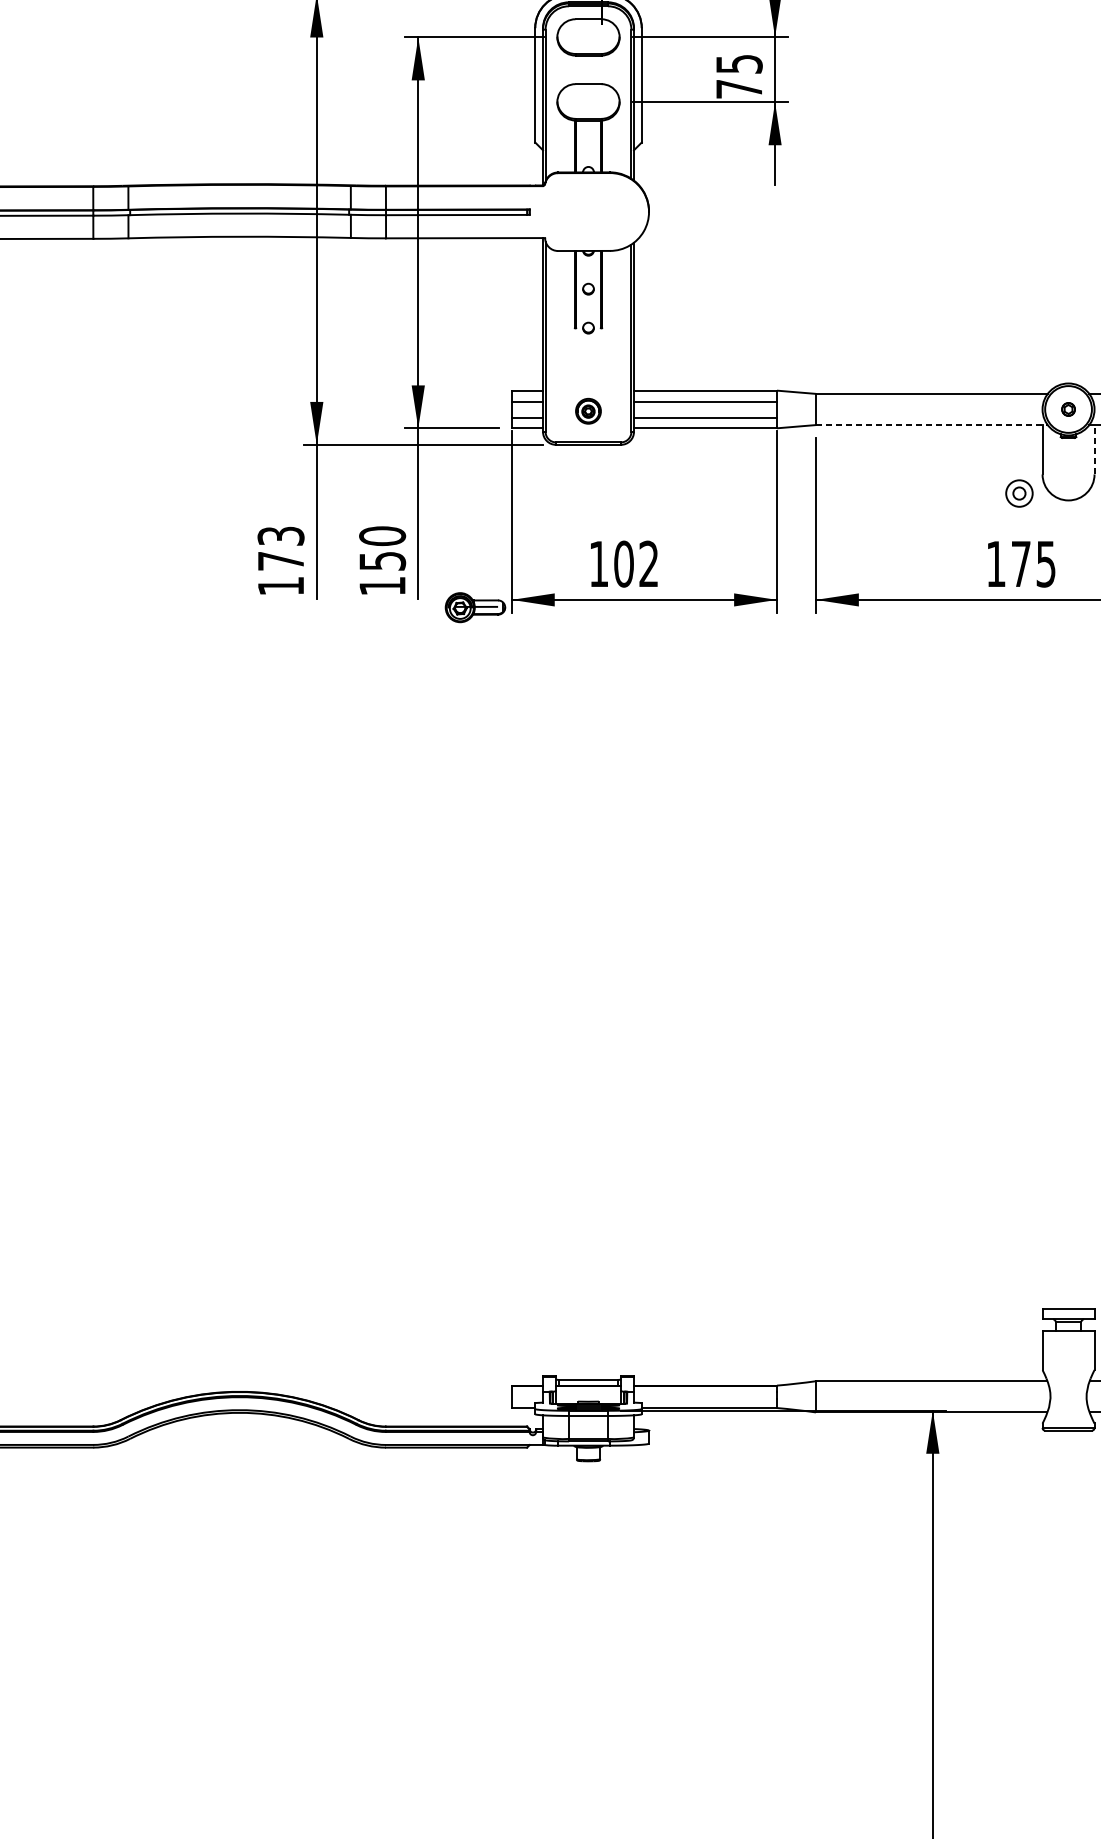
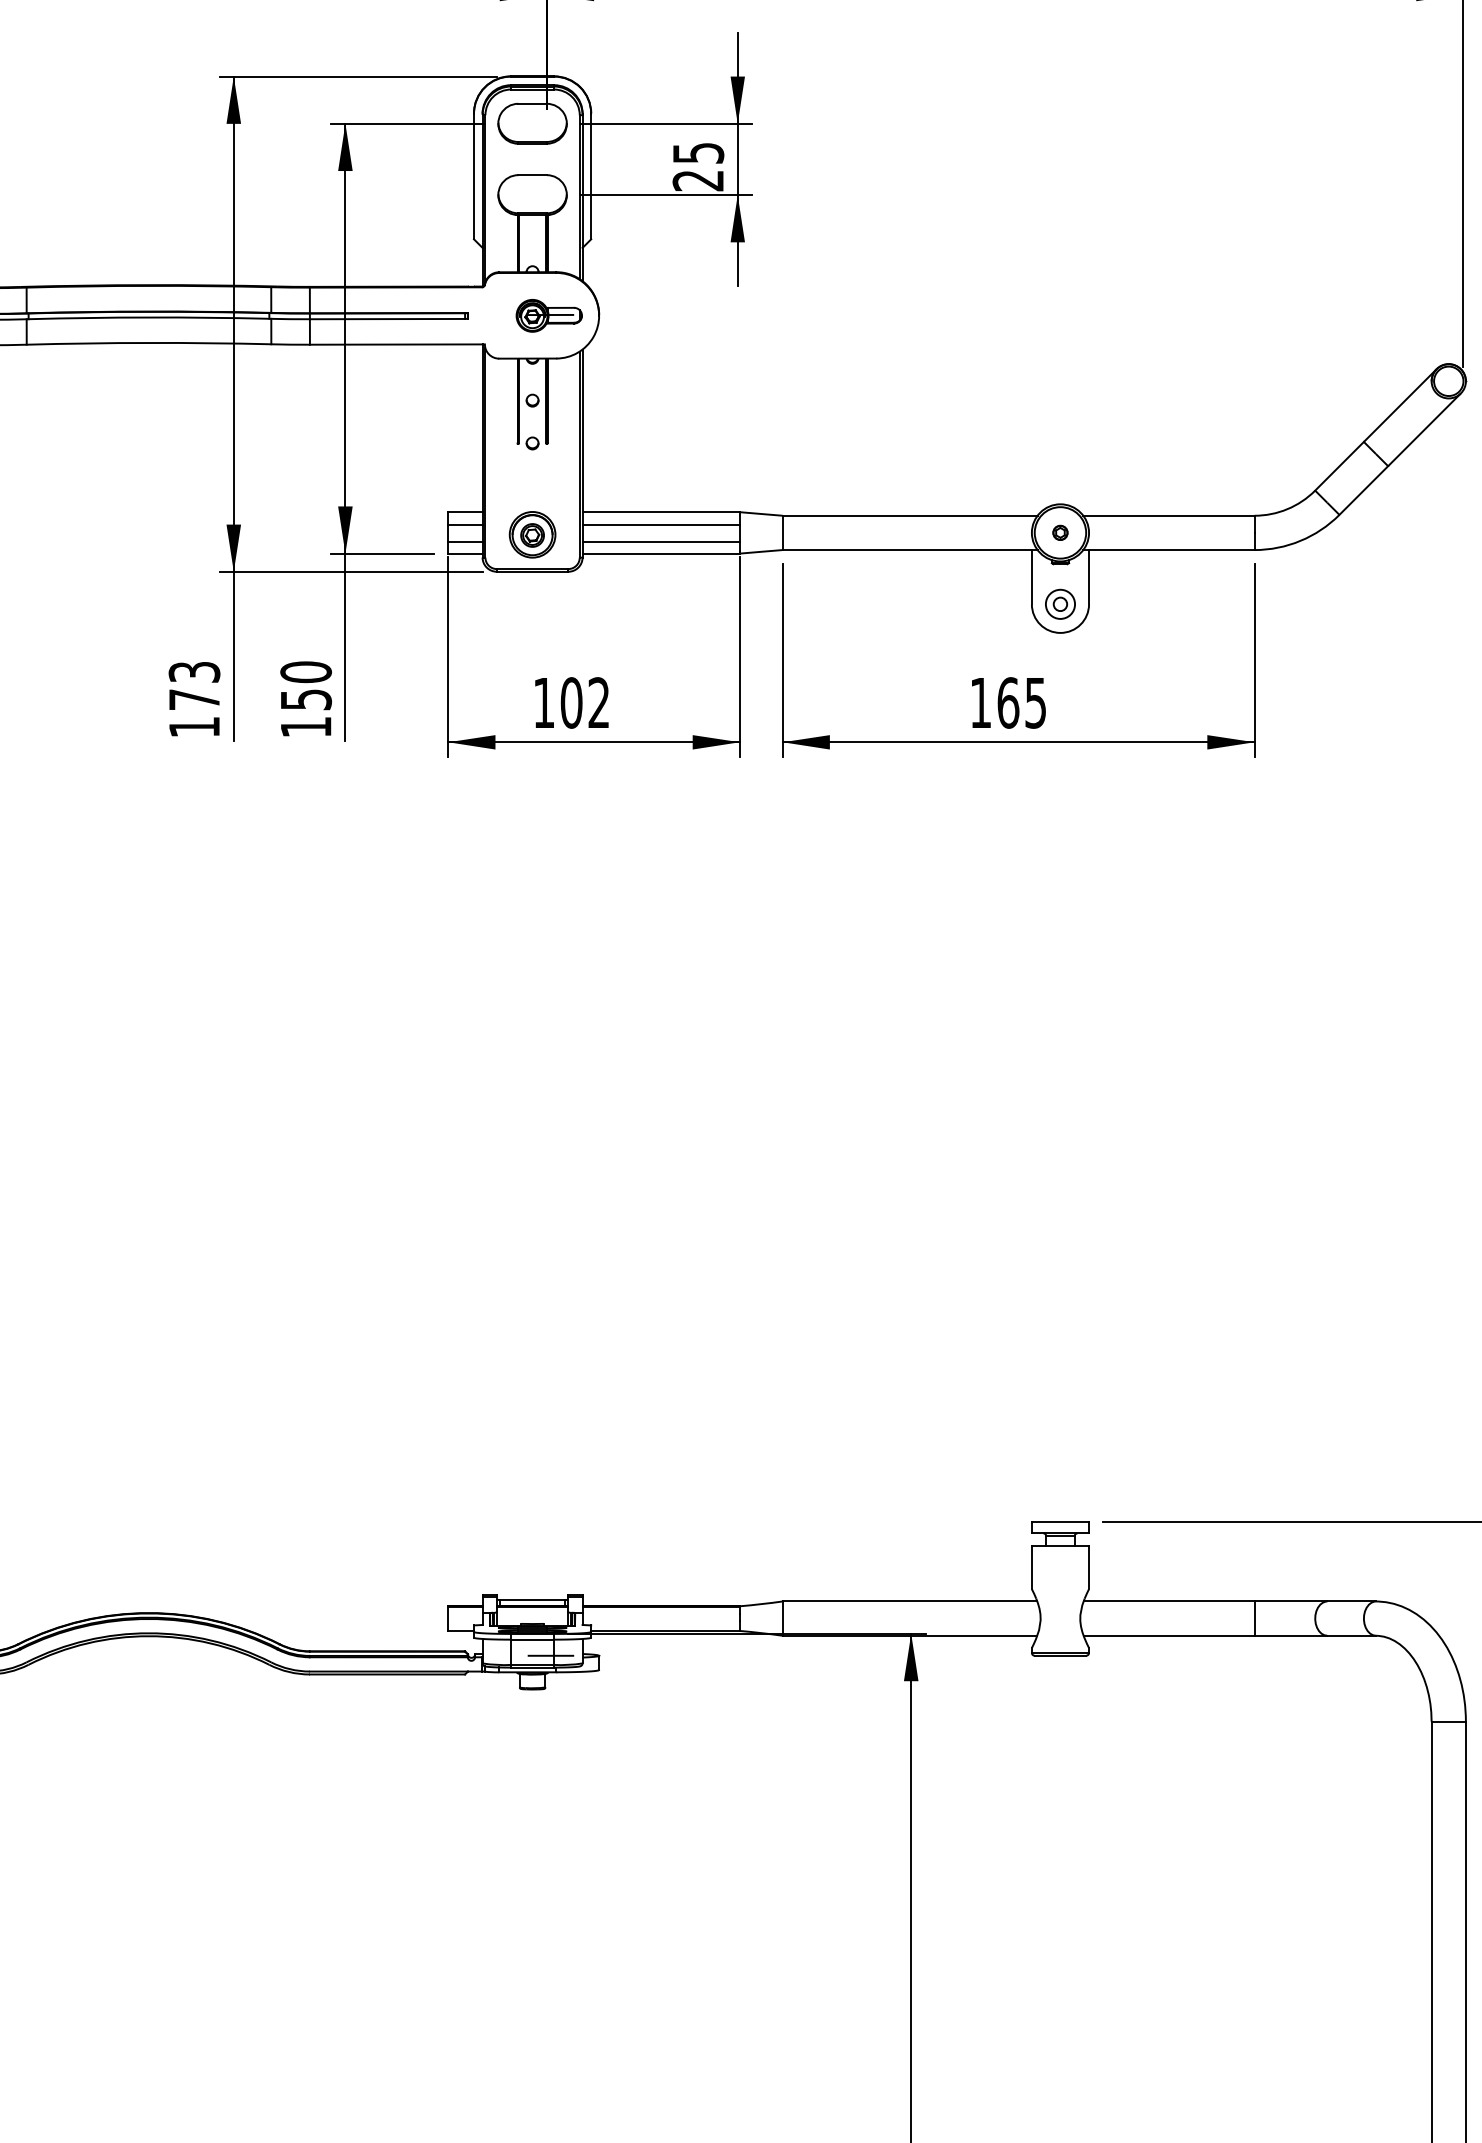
text: (738, 89) -> (697, 180), 75 -> 25
part: (588, 410) -> (532, 534), size x1.67
line: (932, 425) -> (910, 550), dashed -> solid
line: (1094, 449) -> (1089, 576), dashed -> solid
part: (1019, 492) -> (1060, 603), moved
text: (1021, 563) -> (1008, 702), 175 -> 165
part: (474, 607) -> (548, 315), moved
line: (604, 1430) -> (550, 1655), added

